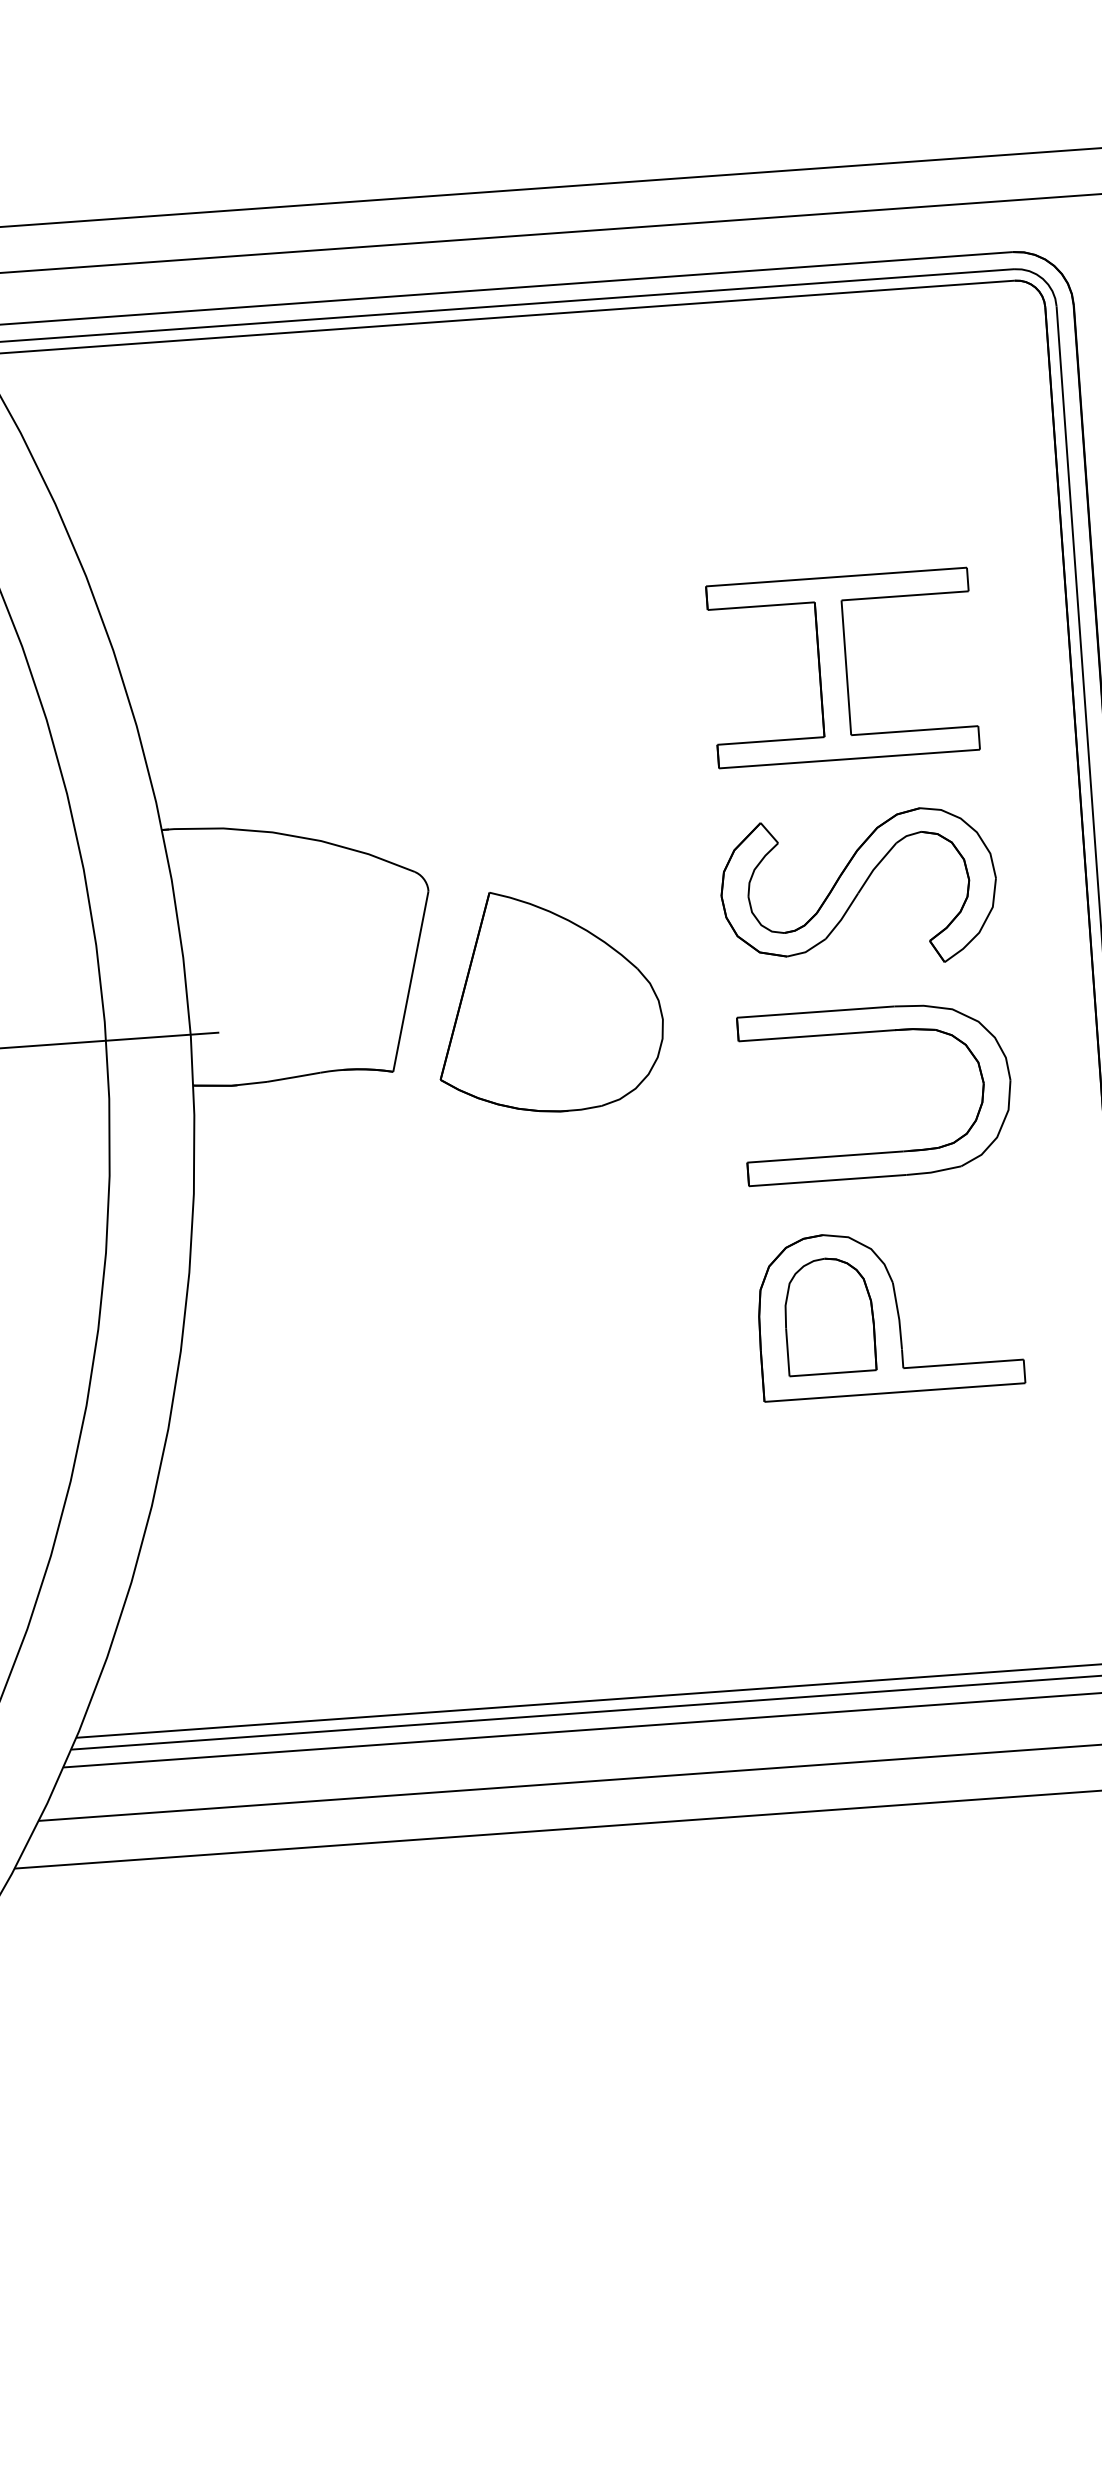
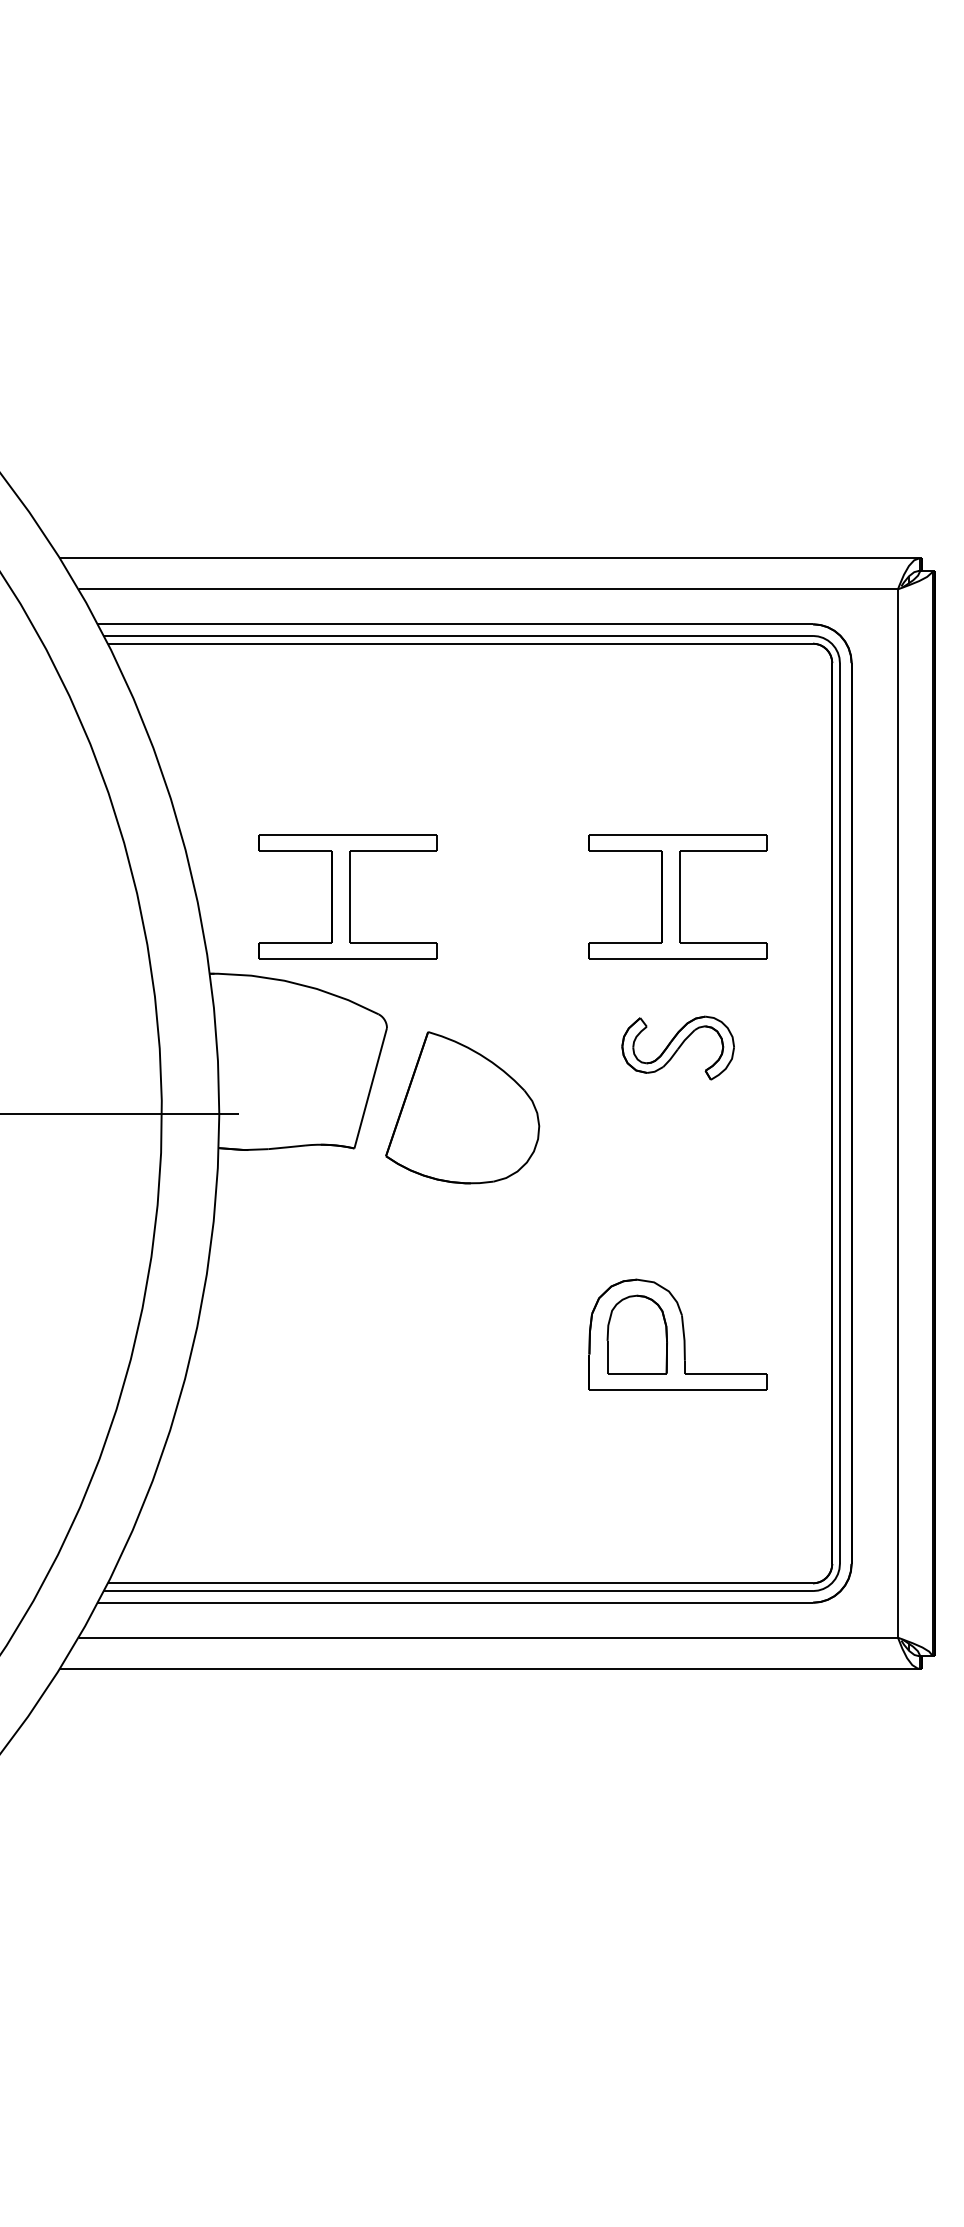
part: (356, 701) -> (347, 896), added
part: (859, 889) -> (678, 1047), size x0.6
part: (872, 1033) -> (680, 1145), removed

